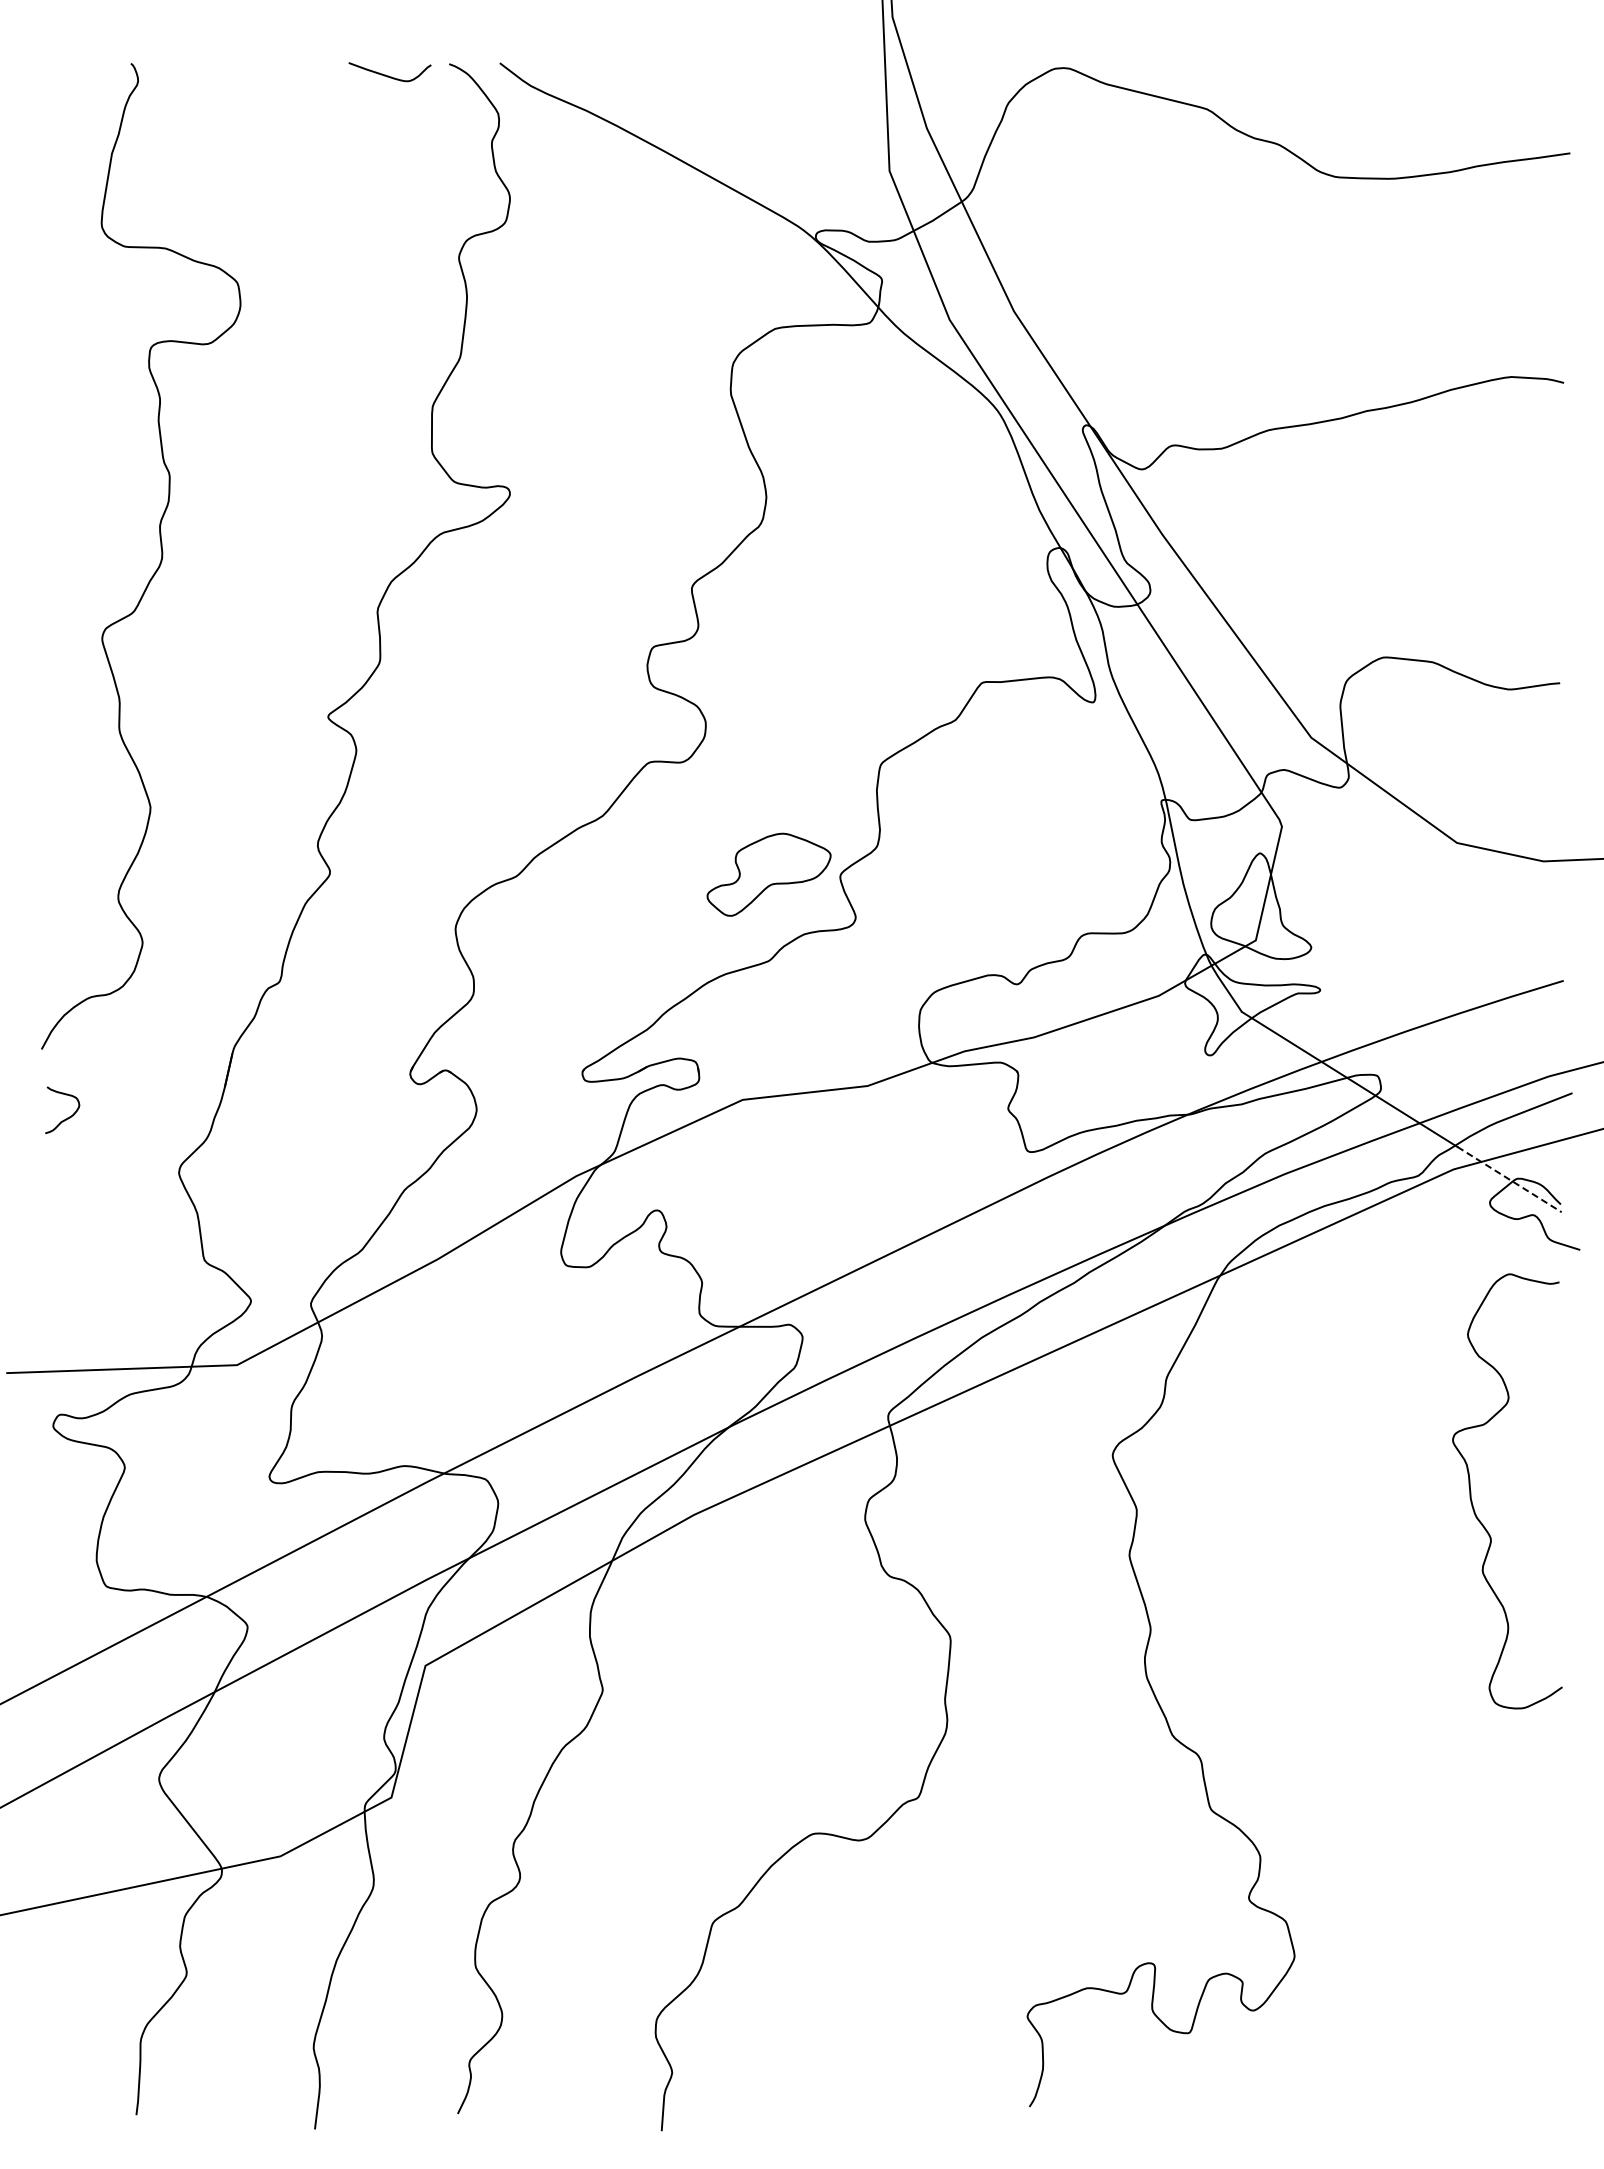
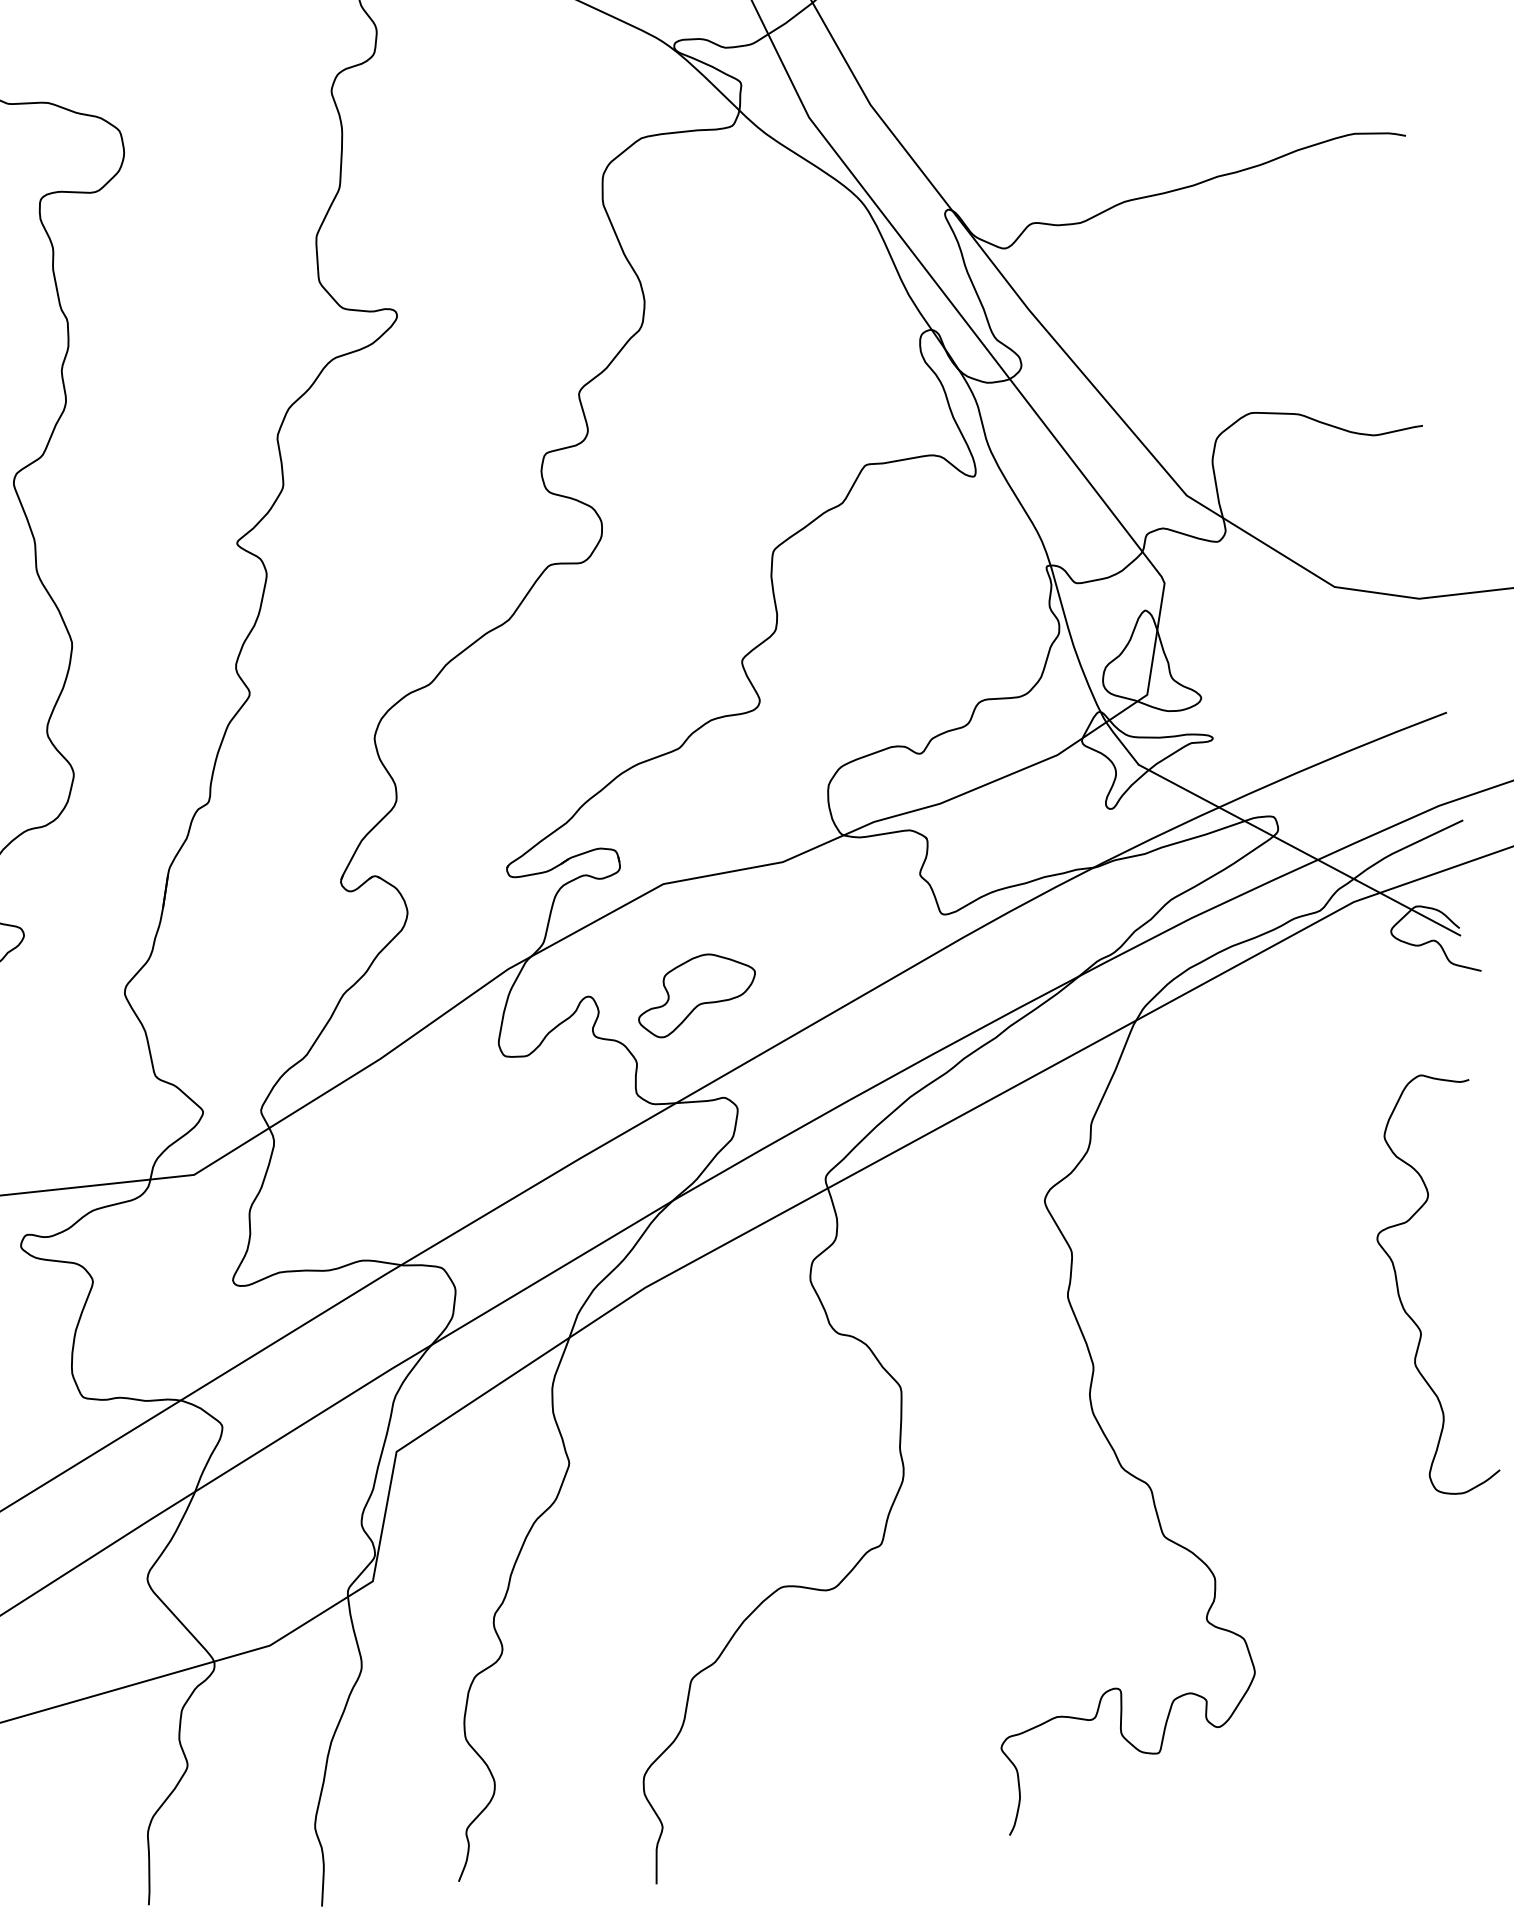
part: (768, 874) -> (696, 994), moved
line: (1509, 1179) -> (1408, 907), dashed -> solid
curve: (1471, 1491) -> (1398, 1287), moved

